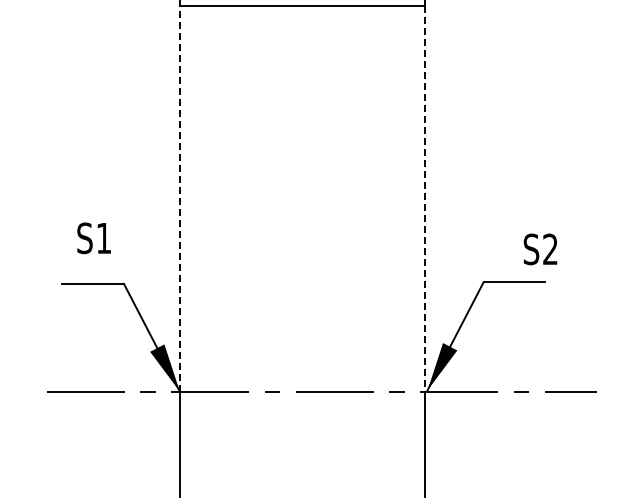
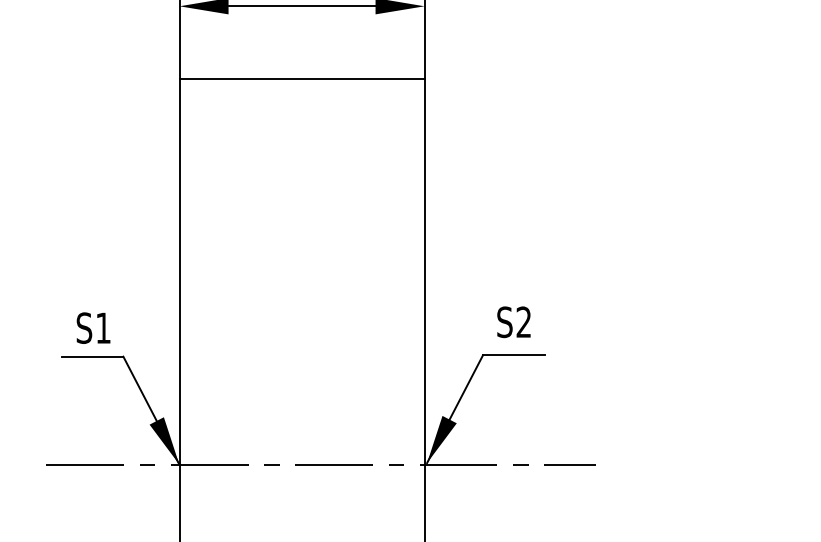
line: (180, 198) -> (179, 271), dashed -> solid
line: (425, 198) -> (424, 271), dashed -> solid
text: (94, 237) -> (93, 327), moved
text: (540, 249) -> (513, 322), moved

